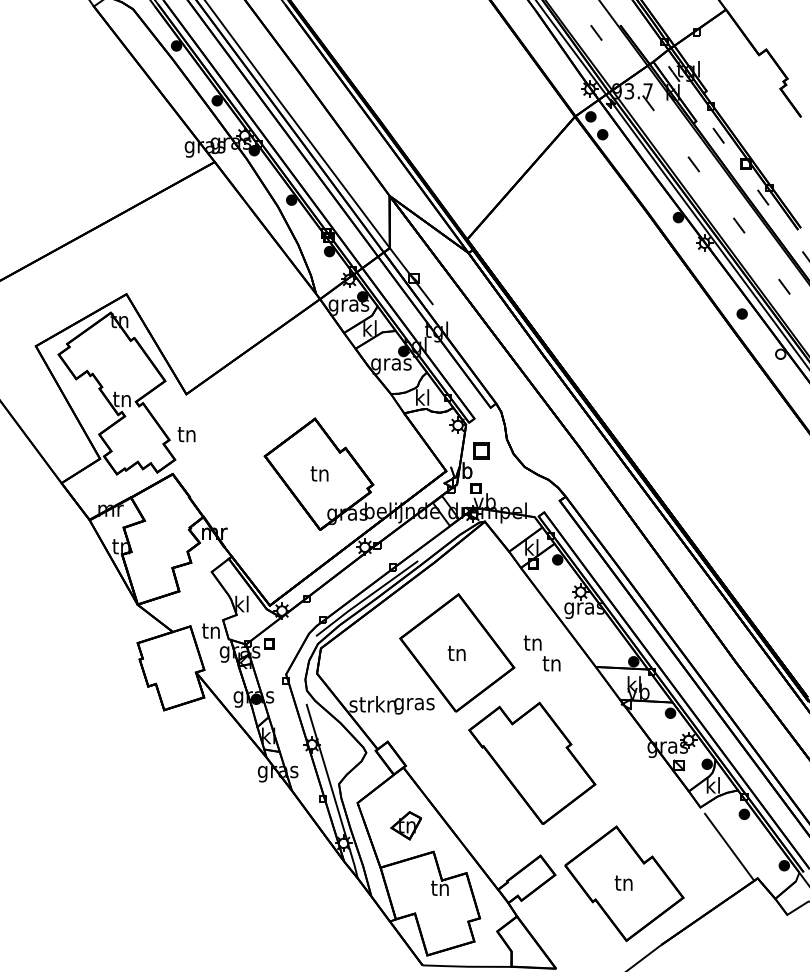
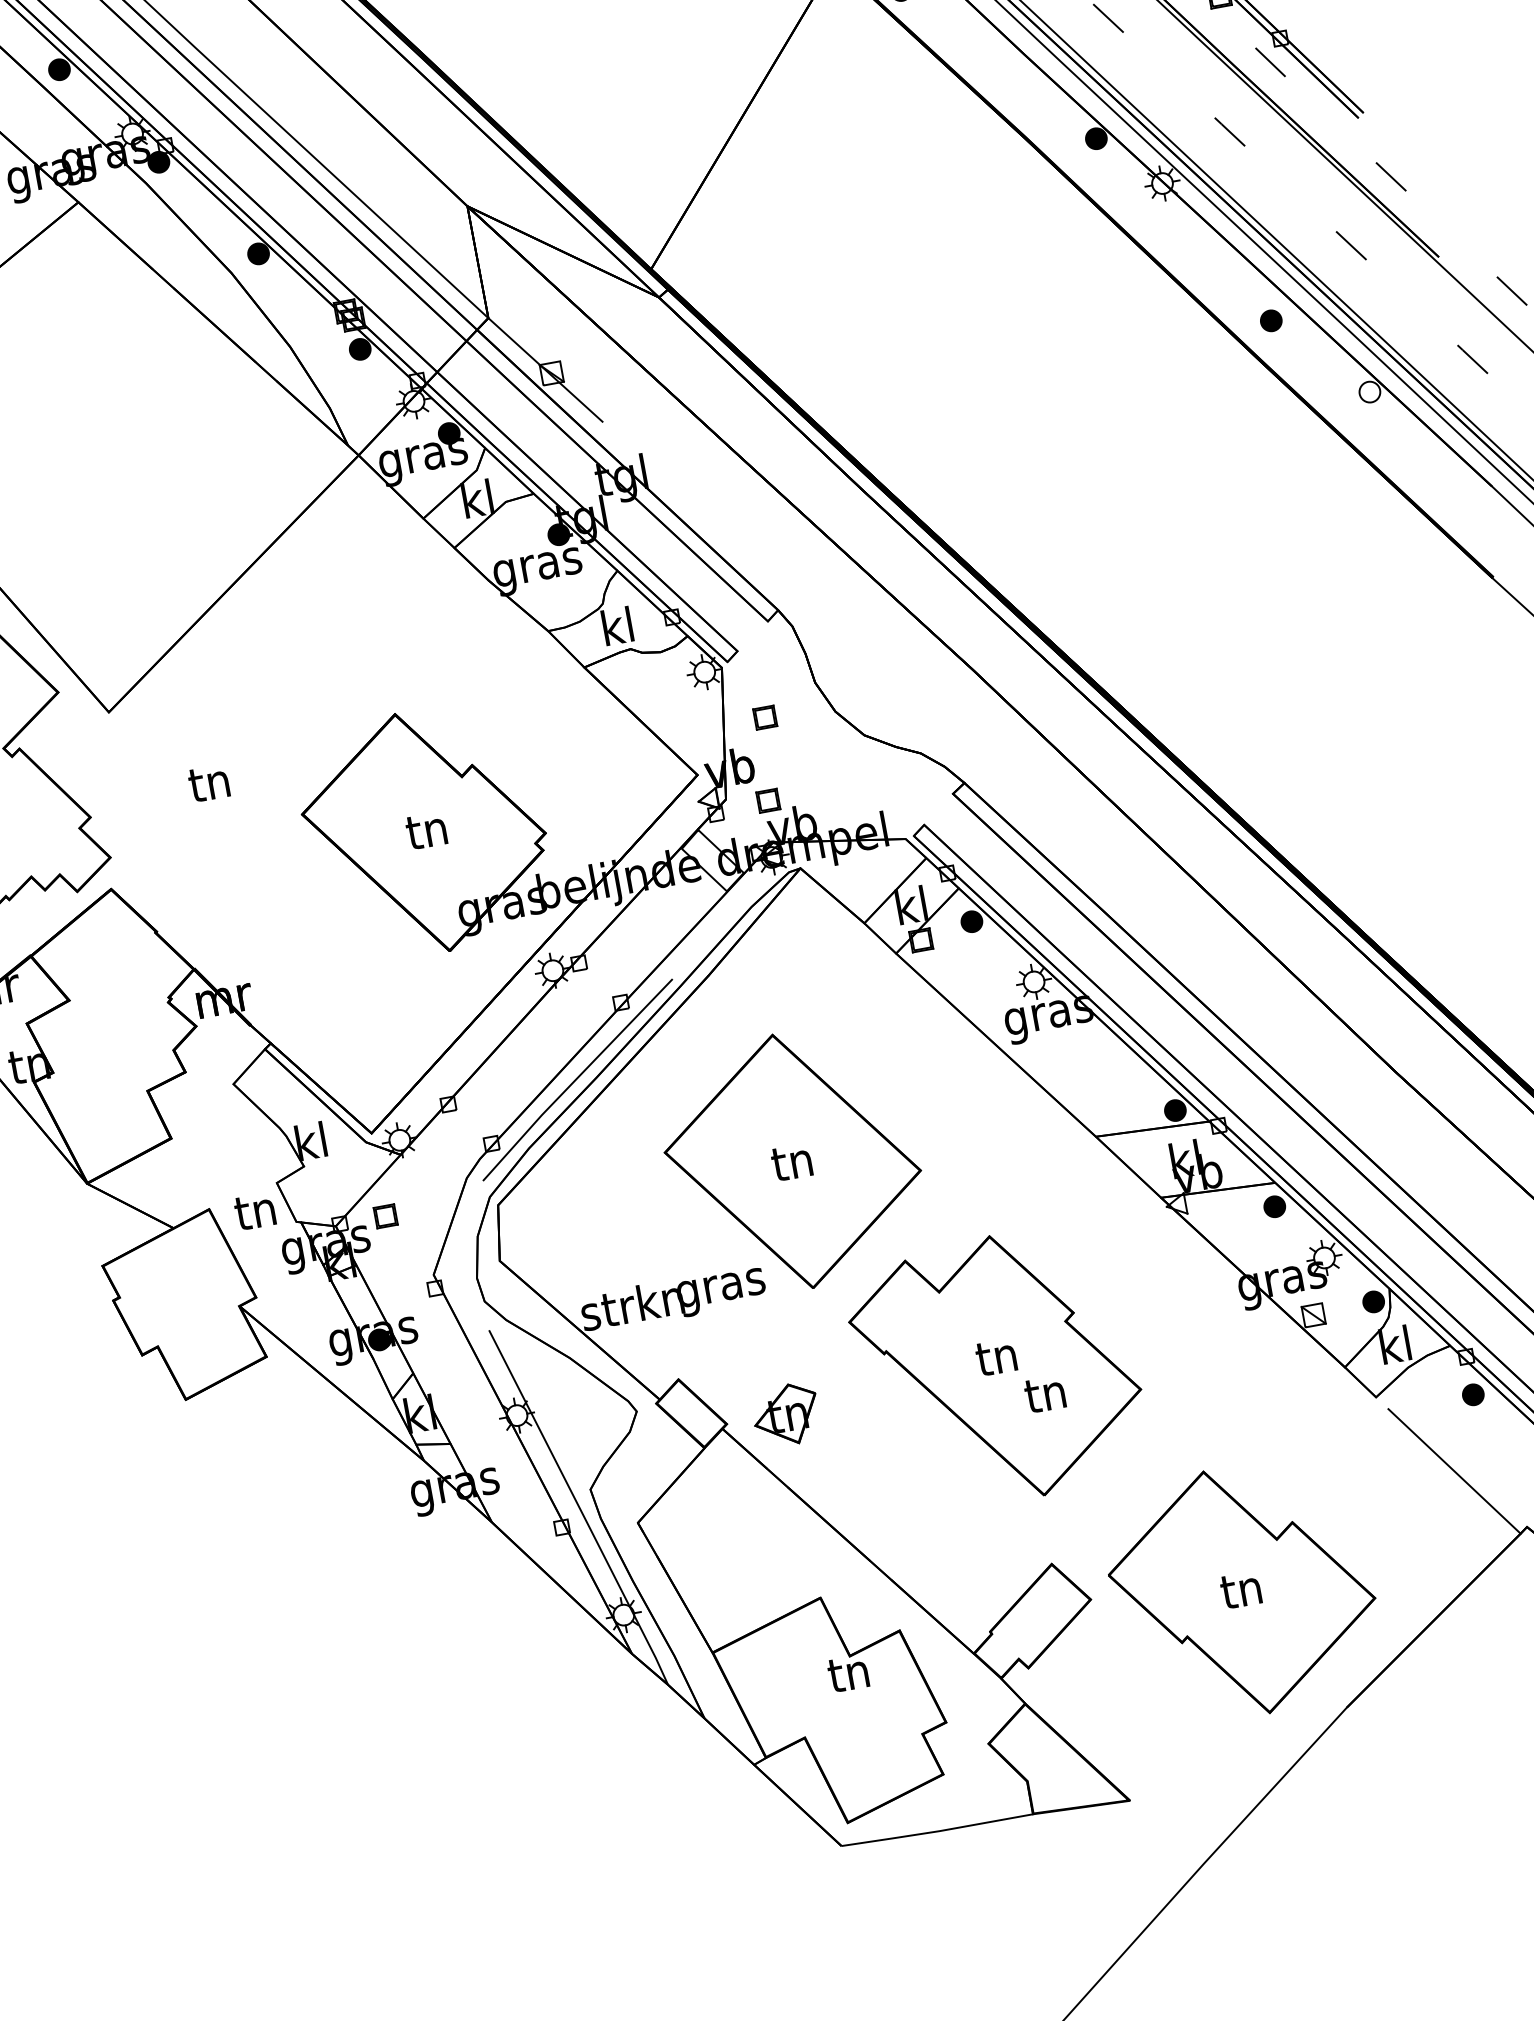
text: (186, 434) -> (208, 783), moved
part: (481, 450) -> (765, 716), size x0.62
text: (541, 653) -> (1019, 1376), moved
part: (405, 825) -> (784, 1414), moved

